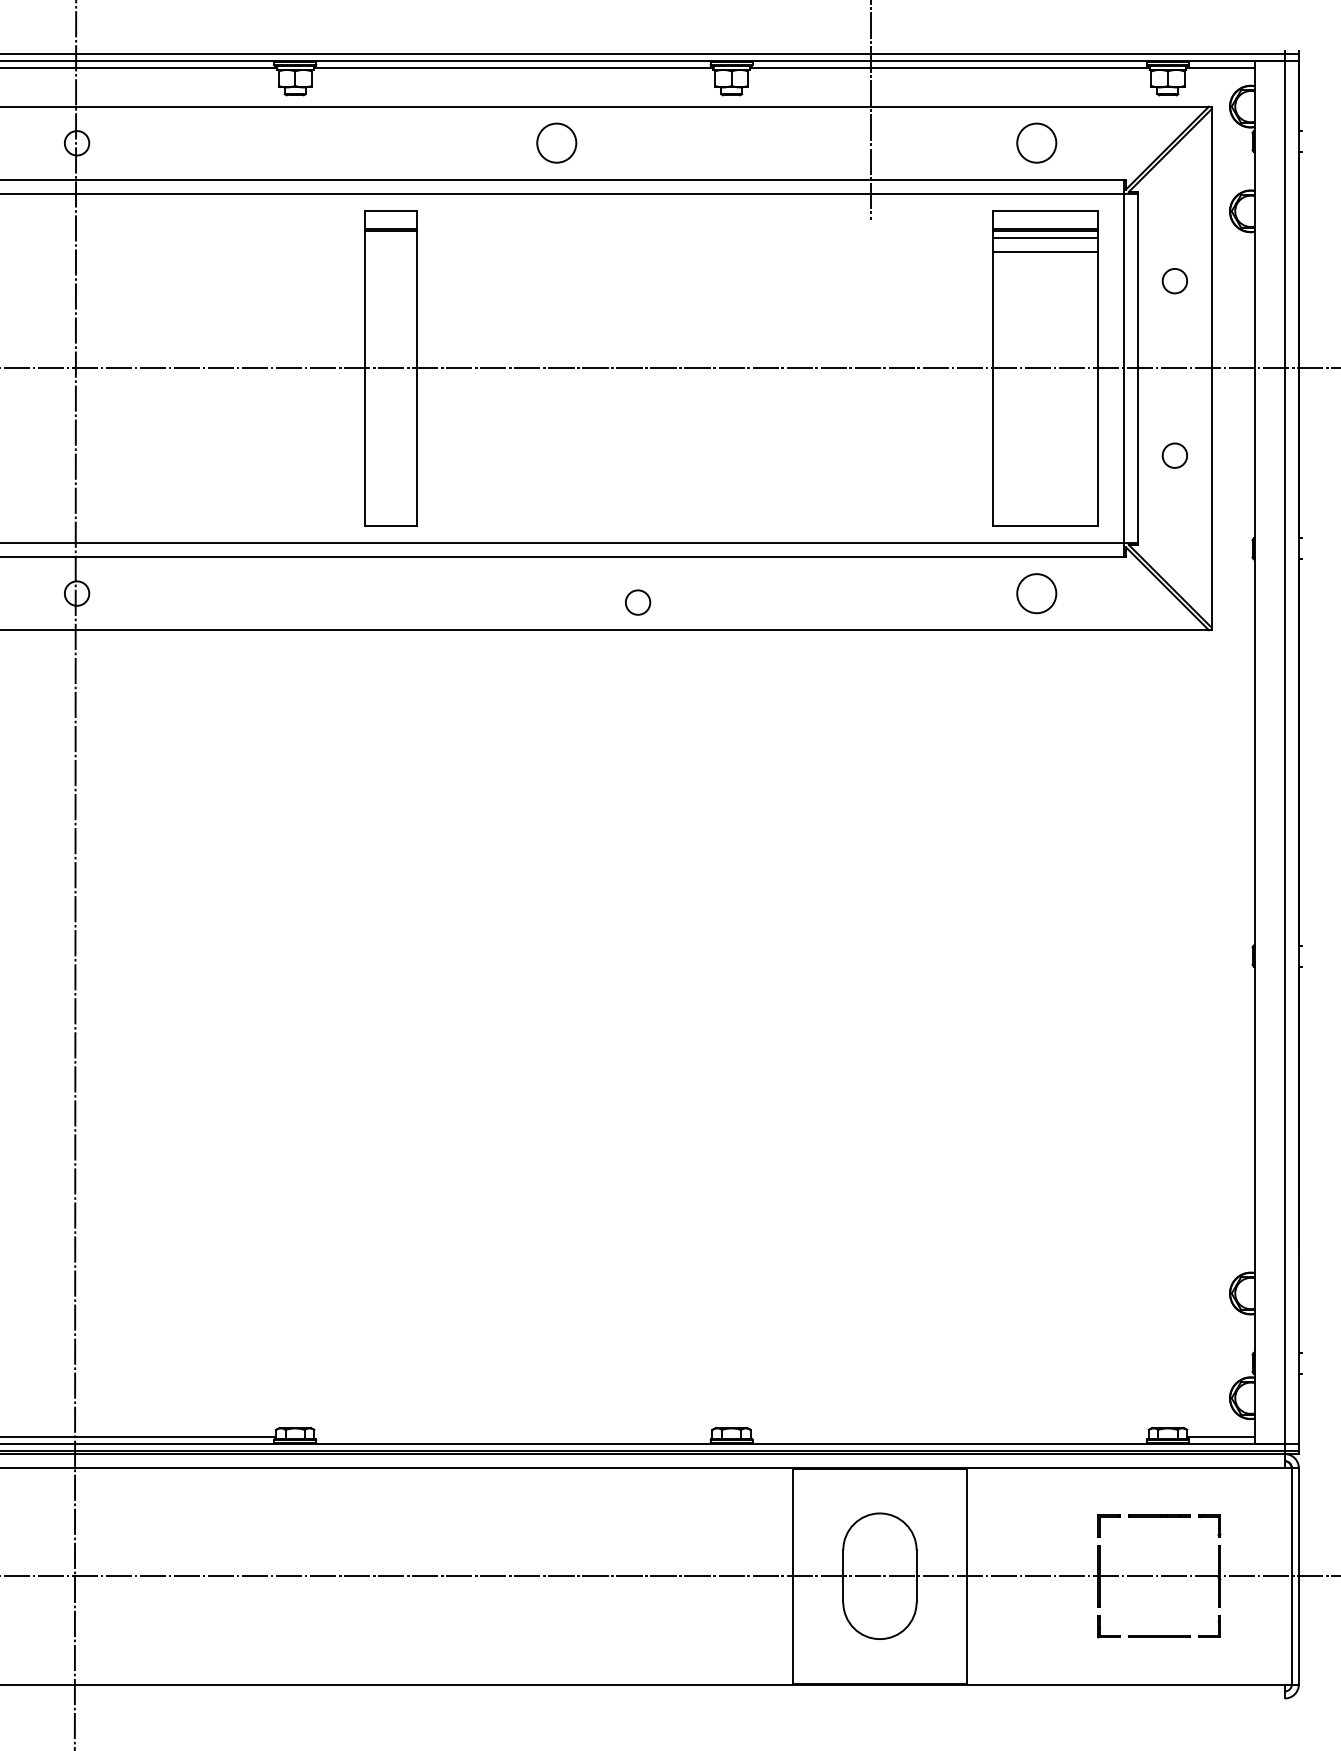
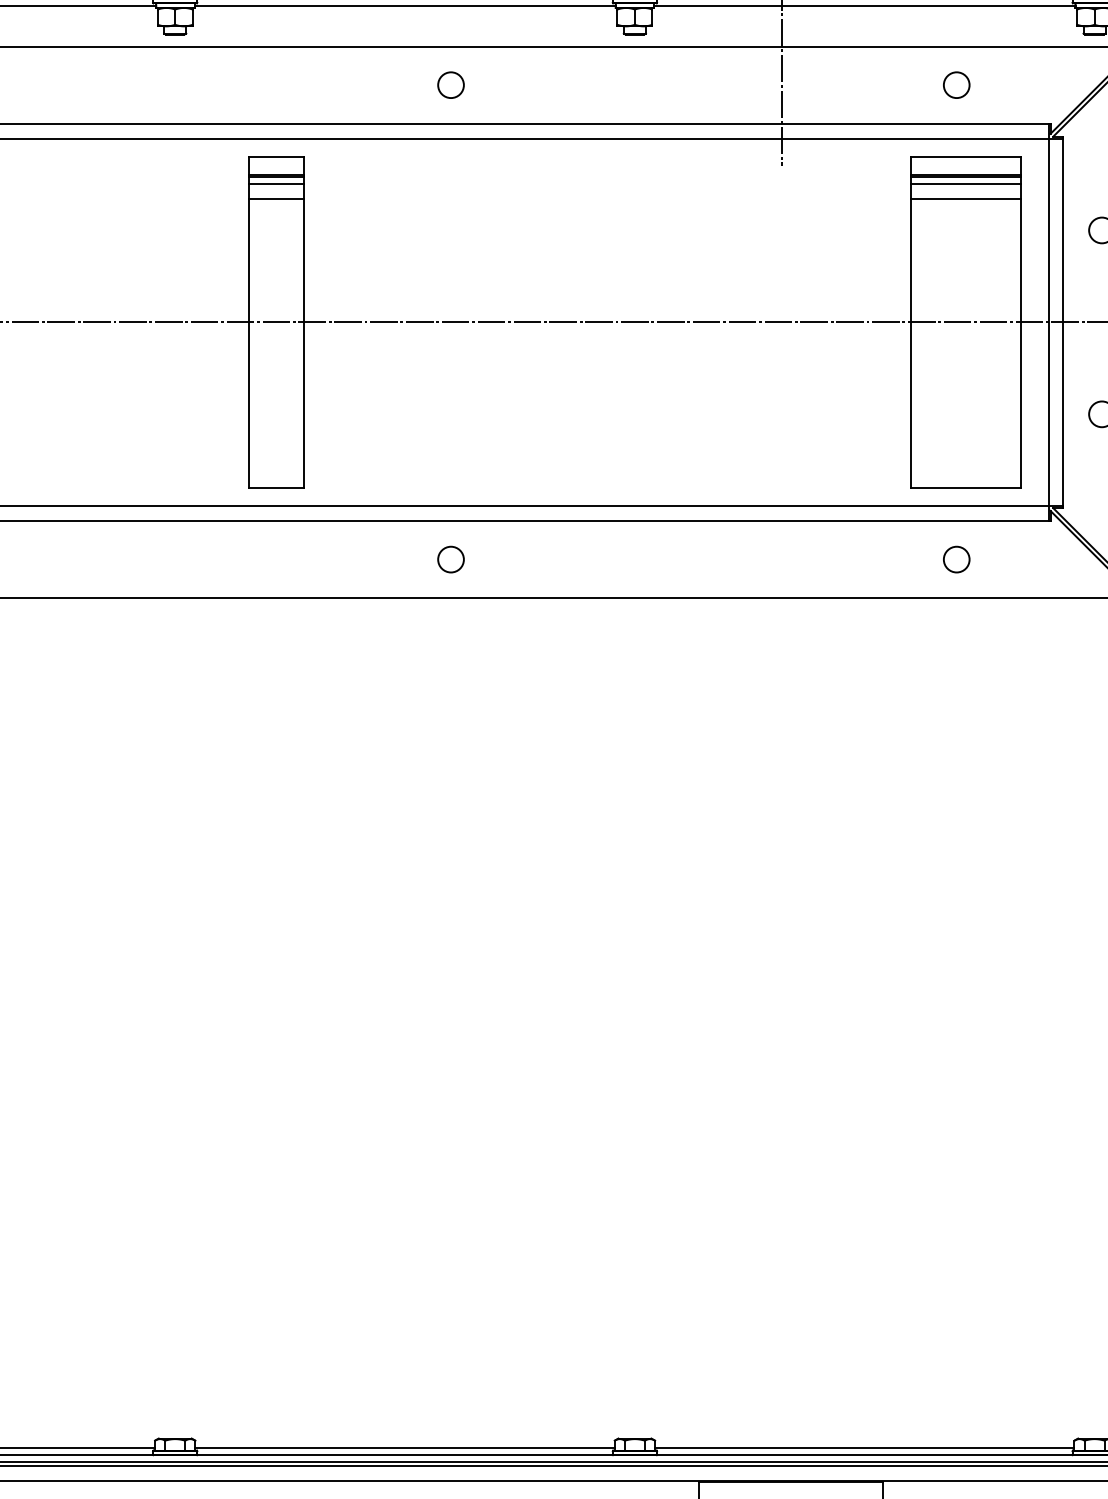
circle: (557, 143) -> (451, 85), size x0.62
circle: (1037, 143) -> (957, 85), size x0.62
line: (391, 237) -> (276, 184), added
line: (391, 251) -> (276, 199), added
circle: (1037, 593) -> (957, 559), size x0.62
circle: (638, 602) -> (451, 559), moved
line: (513, 1436) -> (405, 1447), added
line: (949, 1436) -> (864, 1447), added

